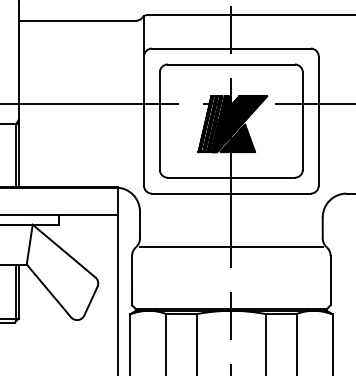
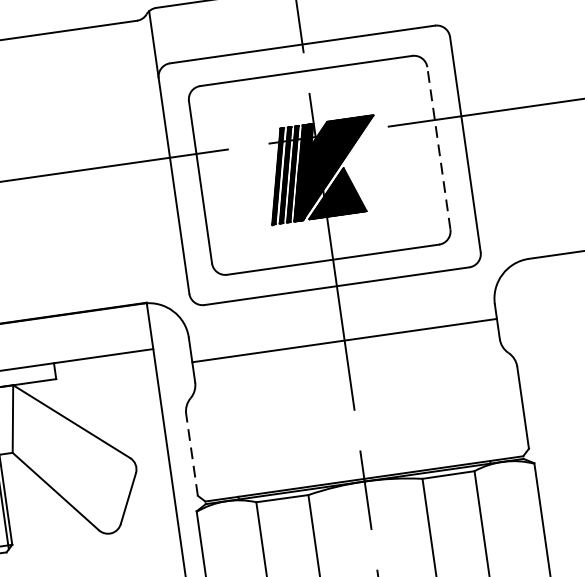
line: (302, 121) -> (438, 149), solid -> dashed
line: (230, 247) -> (343, 341), moved
line: (132, 280) -> (192, 454), solid -> dashed

